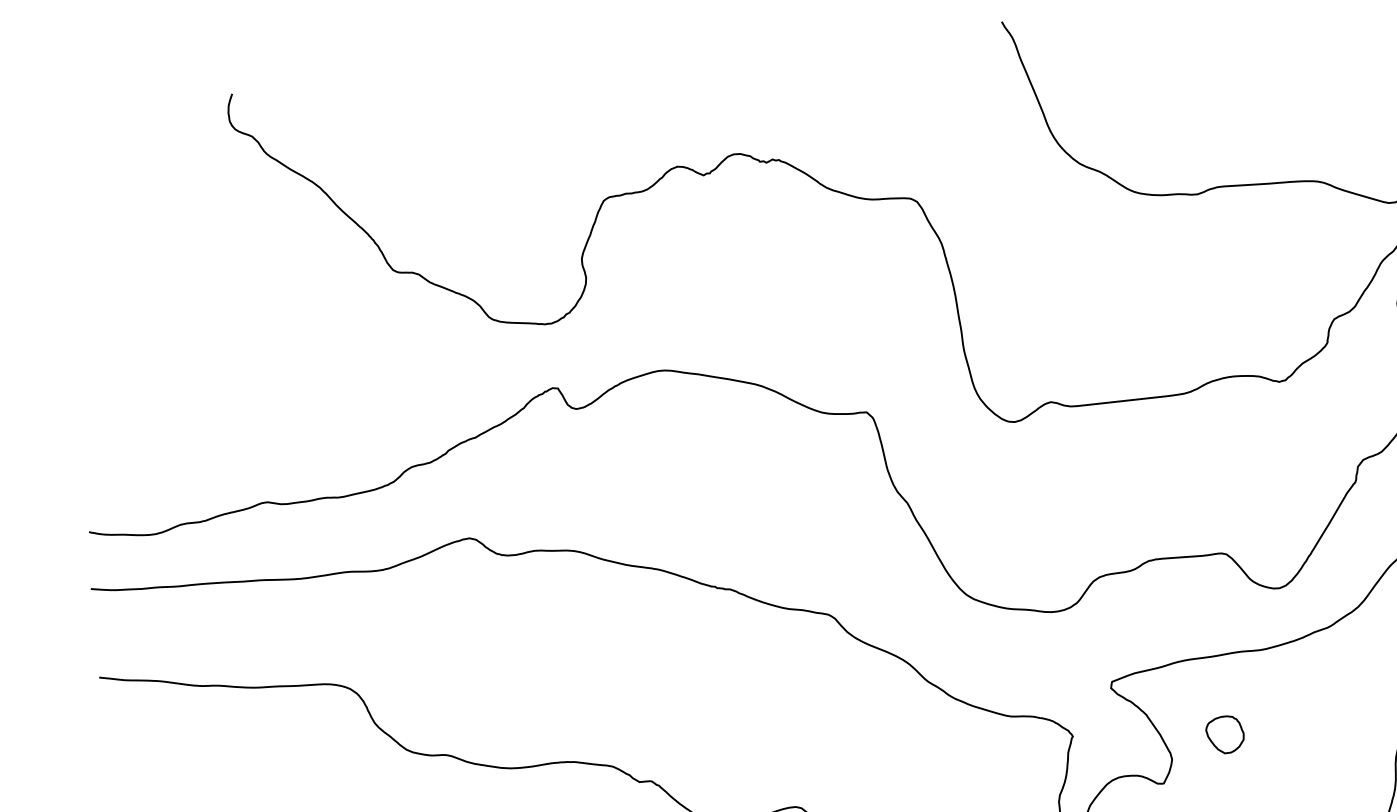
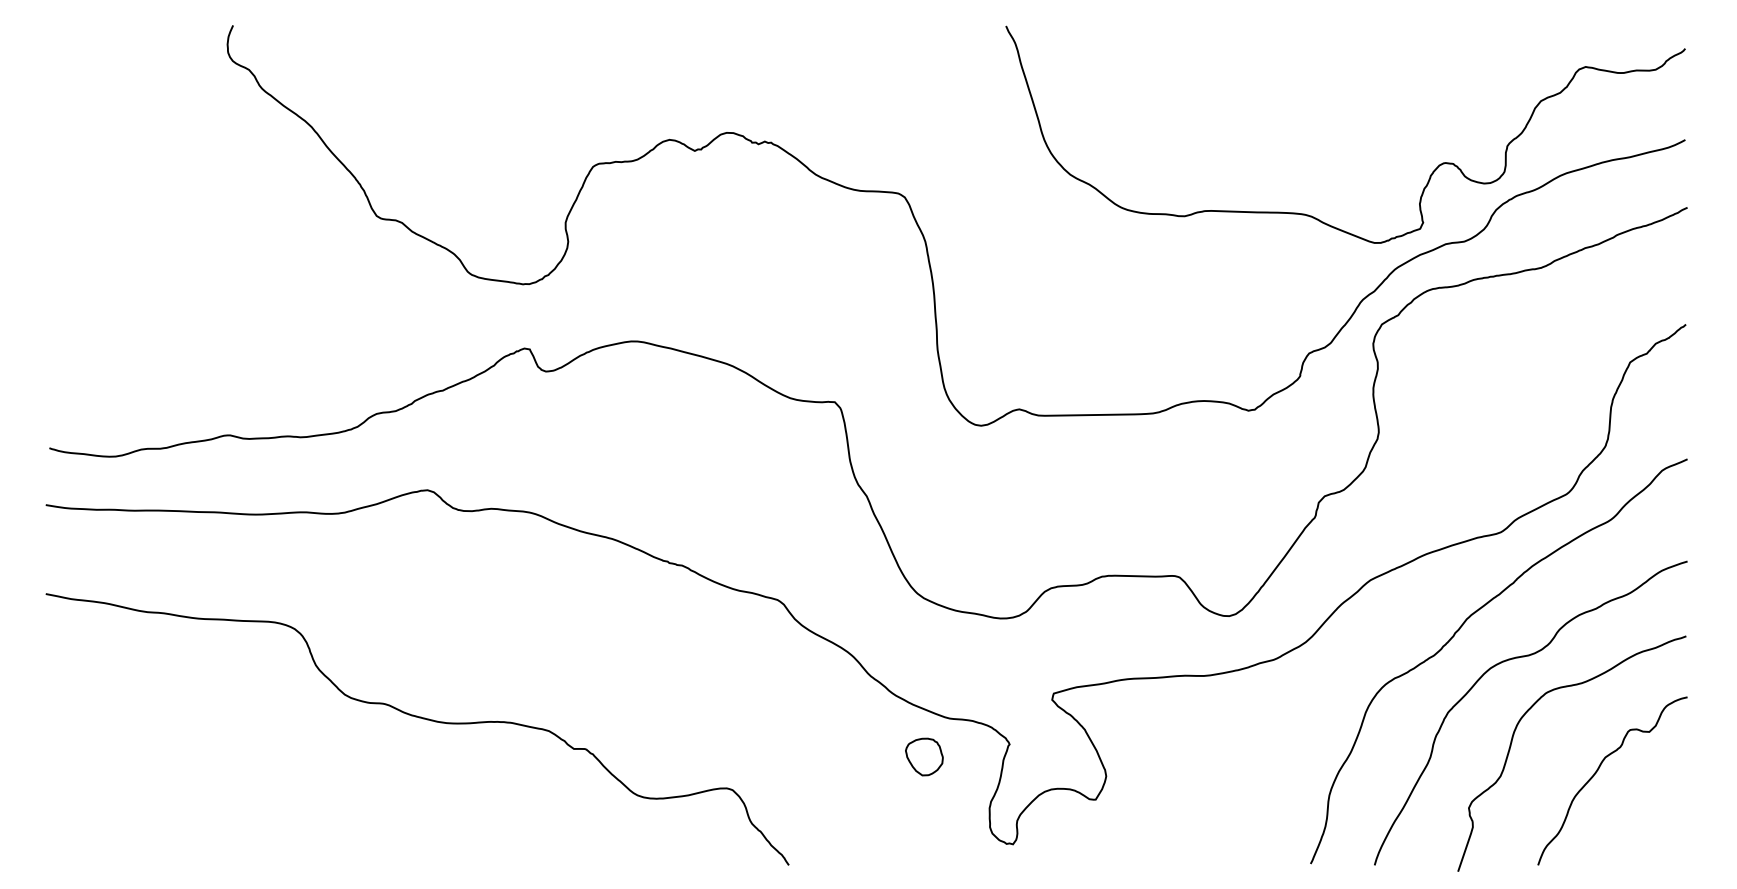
part: (1225, 734) -> (924, 756), moved

